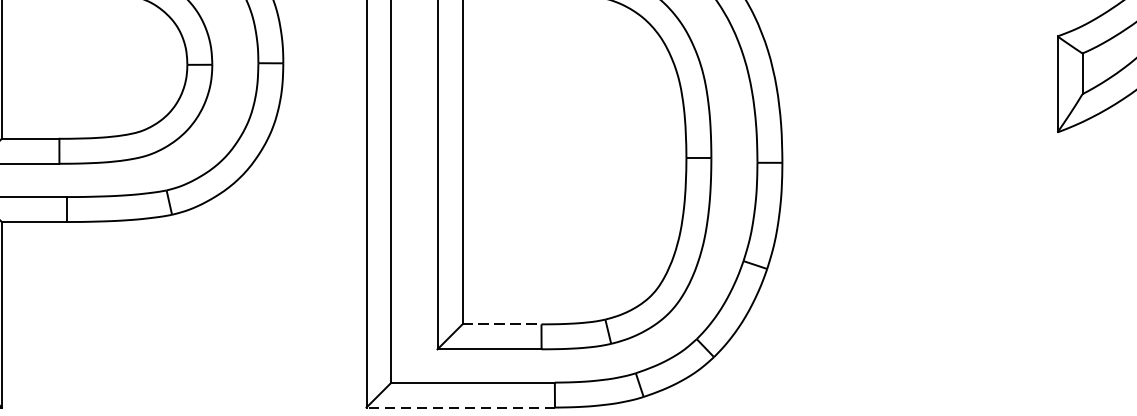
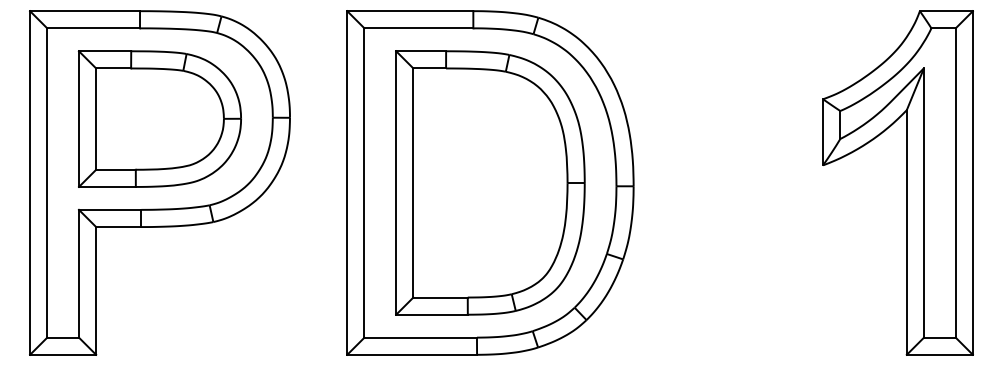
line: (503, 324) -> (441, 297), dashed -> solid
line: (461, 407) -> (412, 354), dashed -> solid

